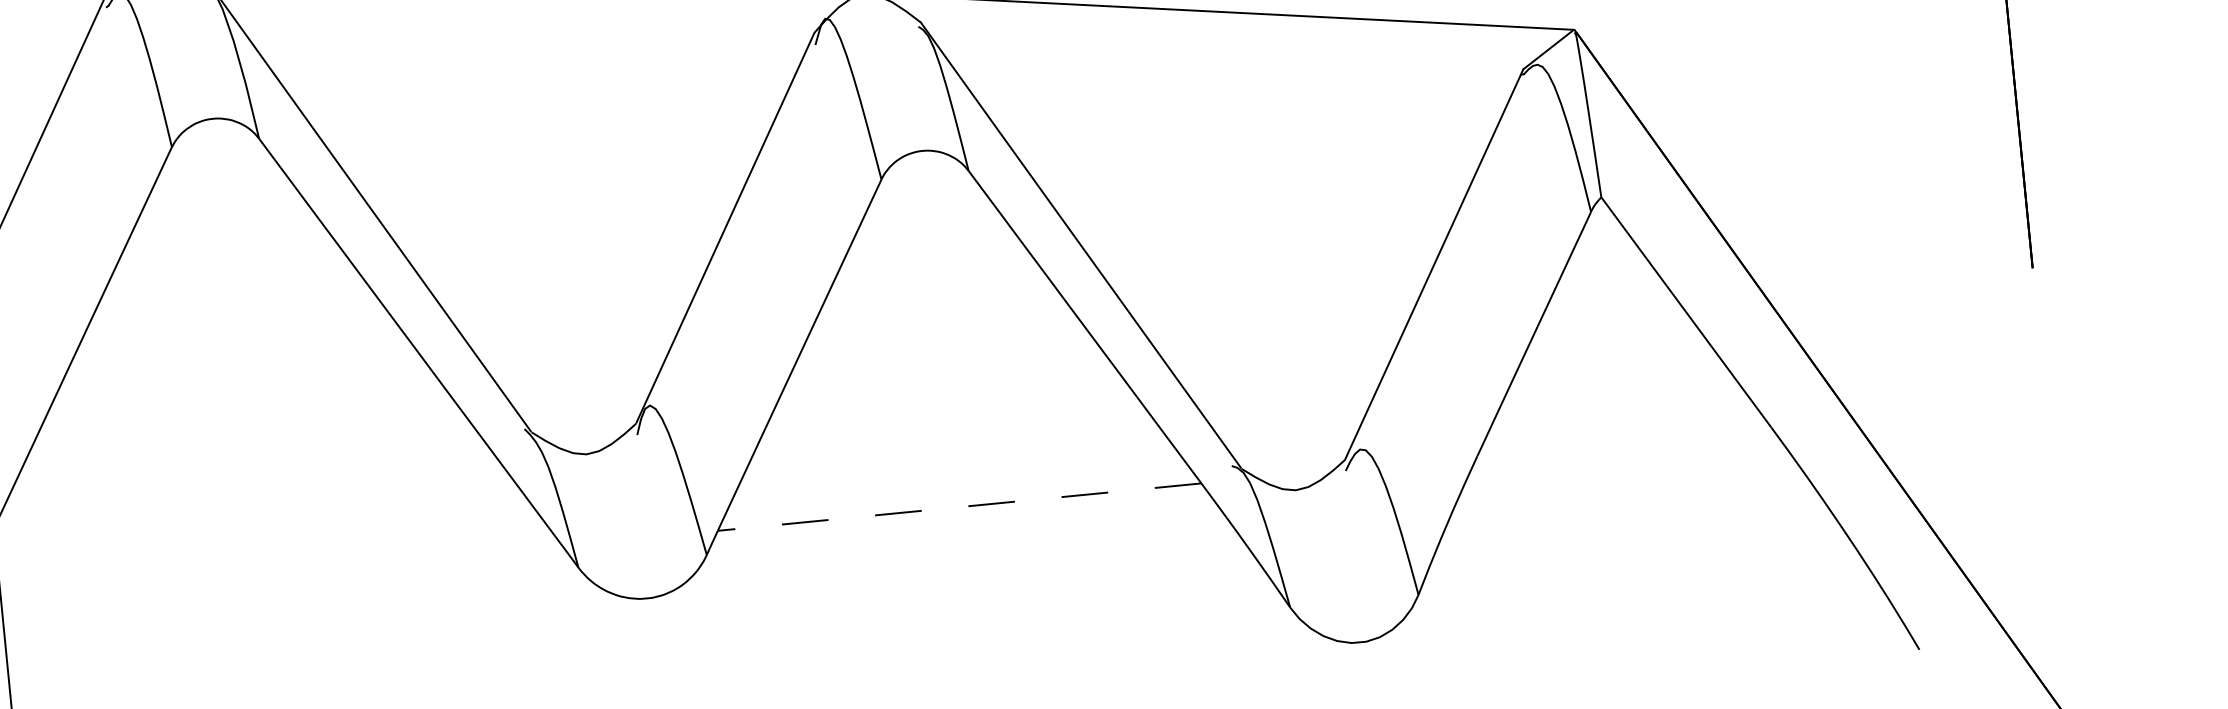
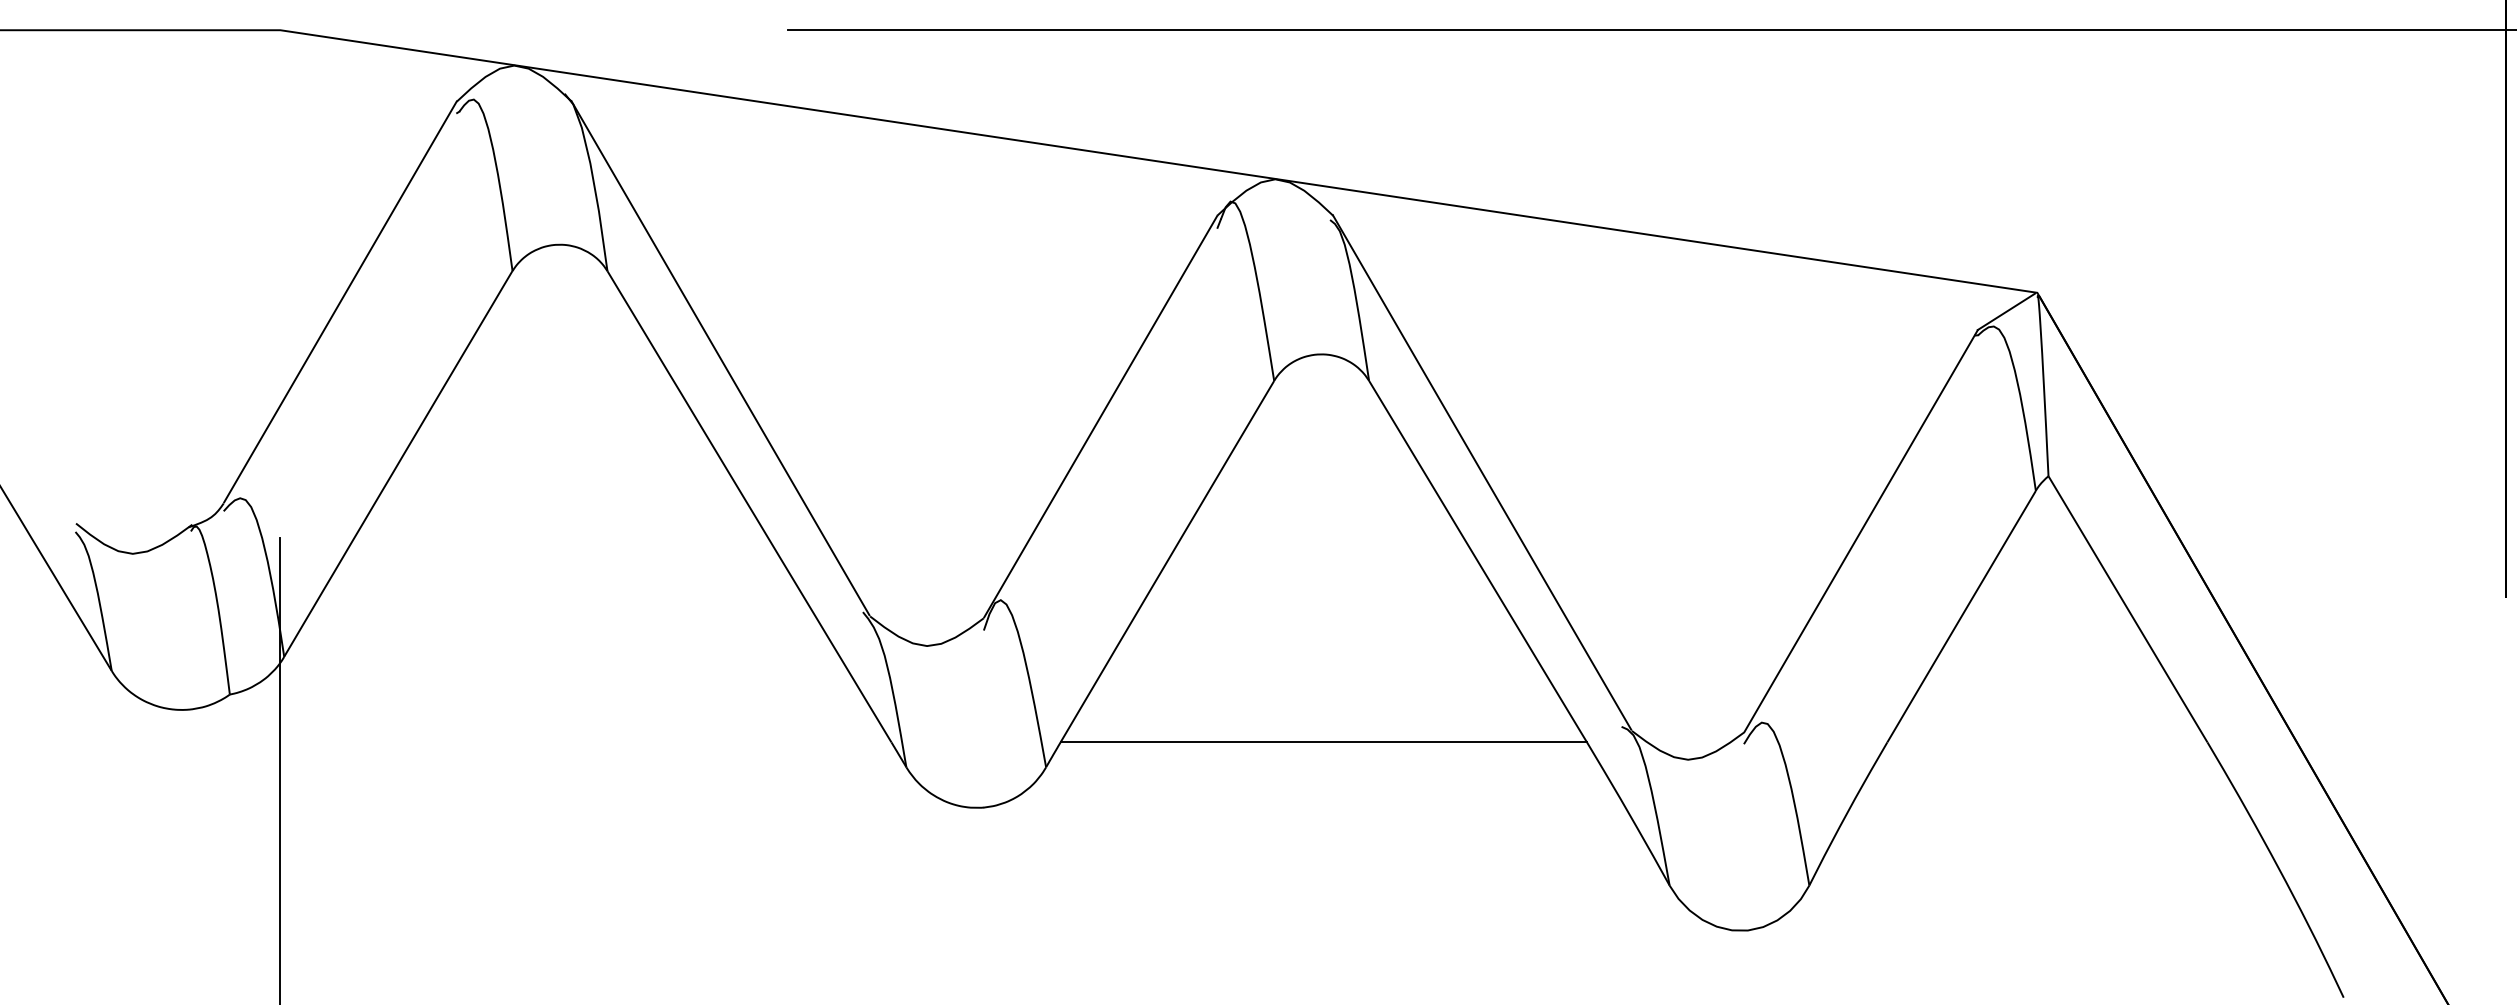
line: (959, 507) -> (1323, 742), dashed -> solid

